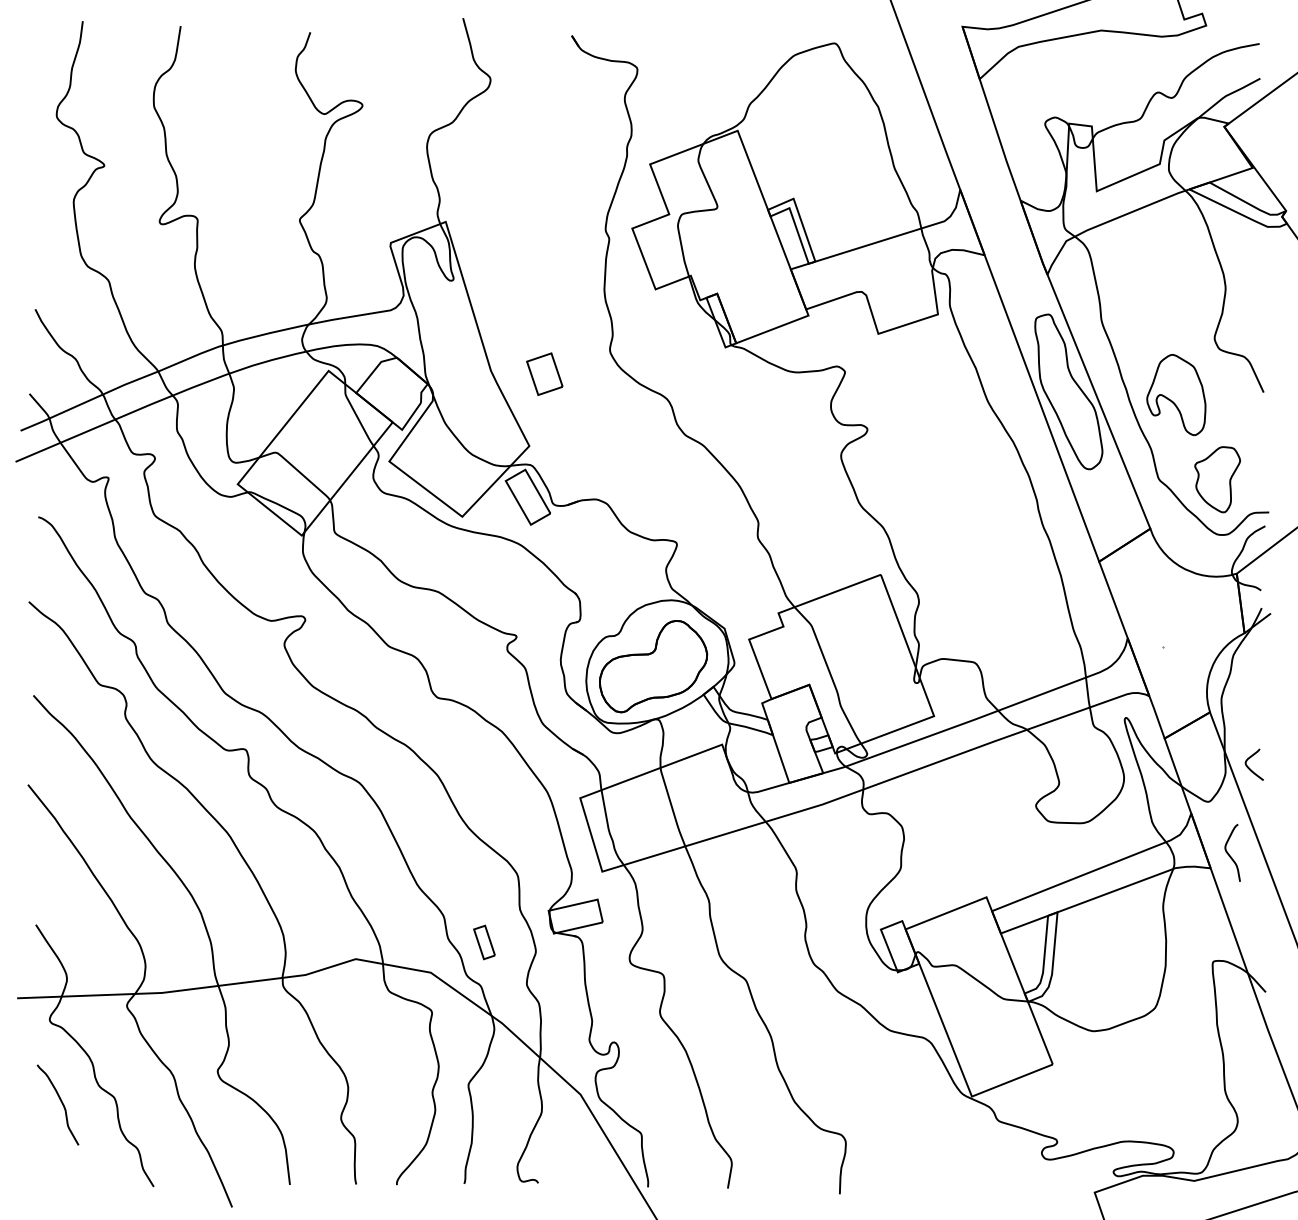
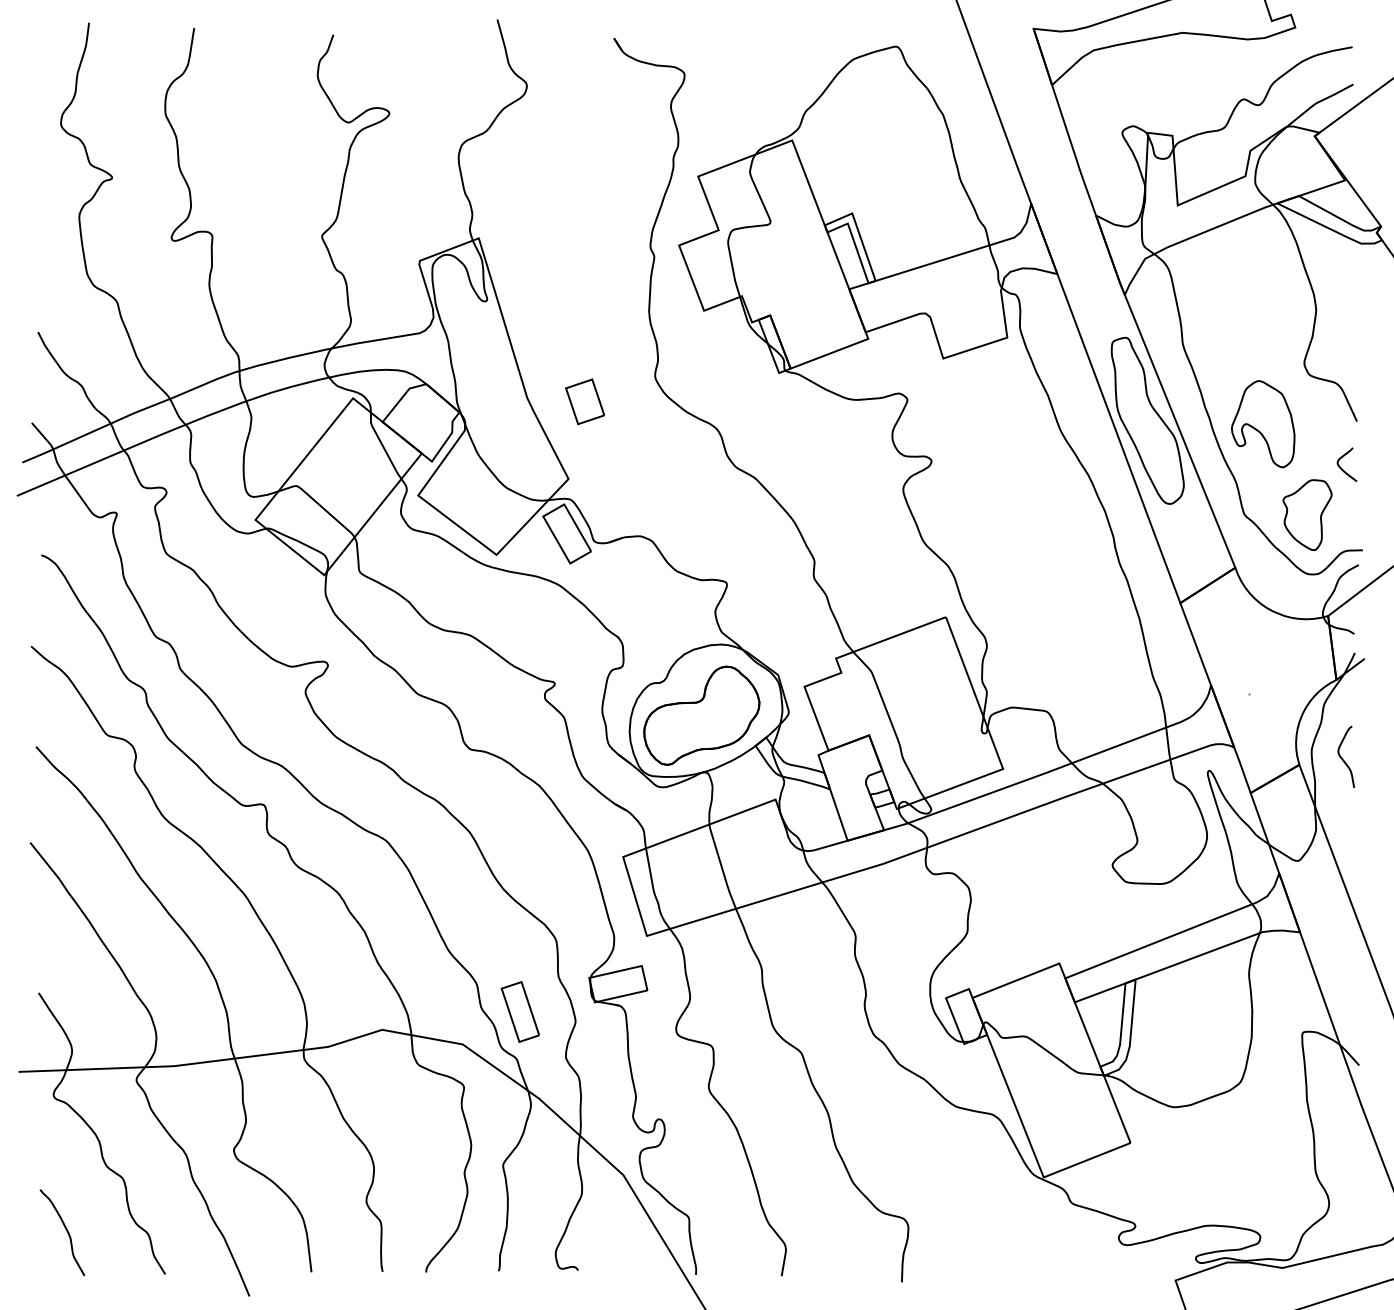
curve: (1249, 767) -> (1341, 467), moved
curve: (1229, 854) -> (1342, 758), moved
part: (484, 942) -> (520, 1012), size x1.67
curve: (61, 1103) -> (66, 1231), moved

